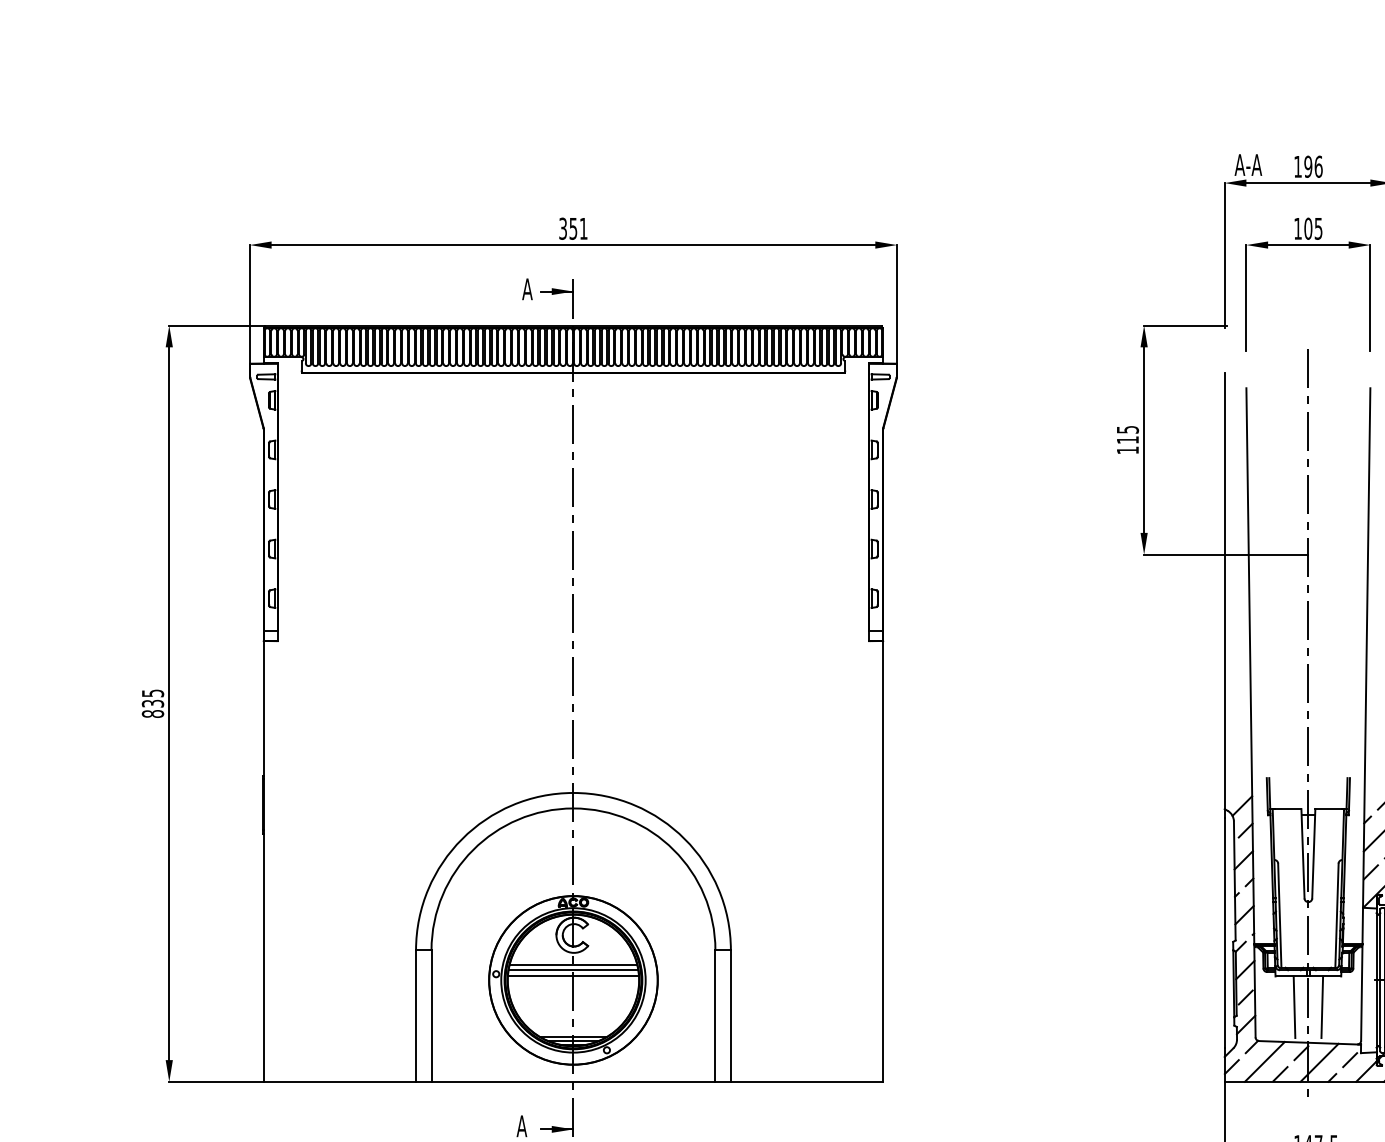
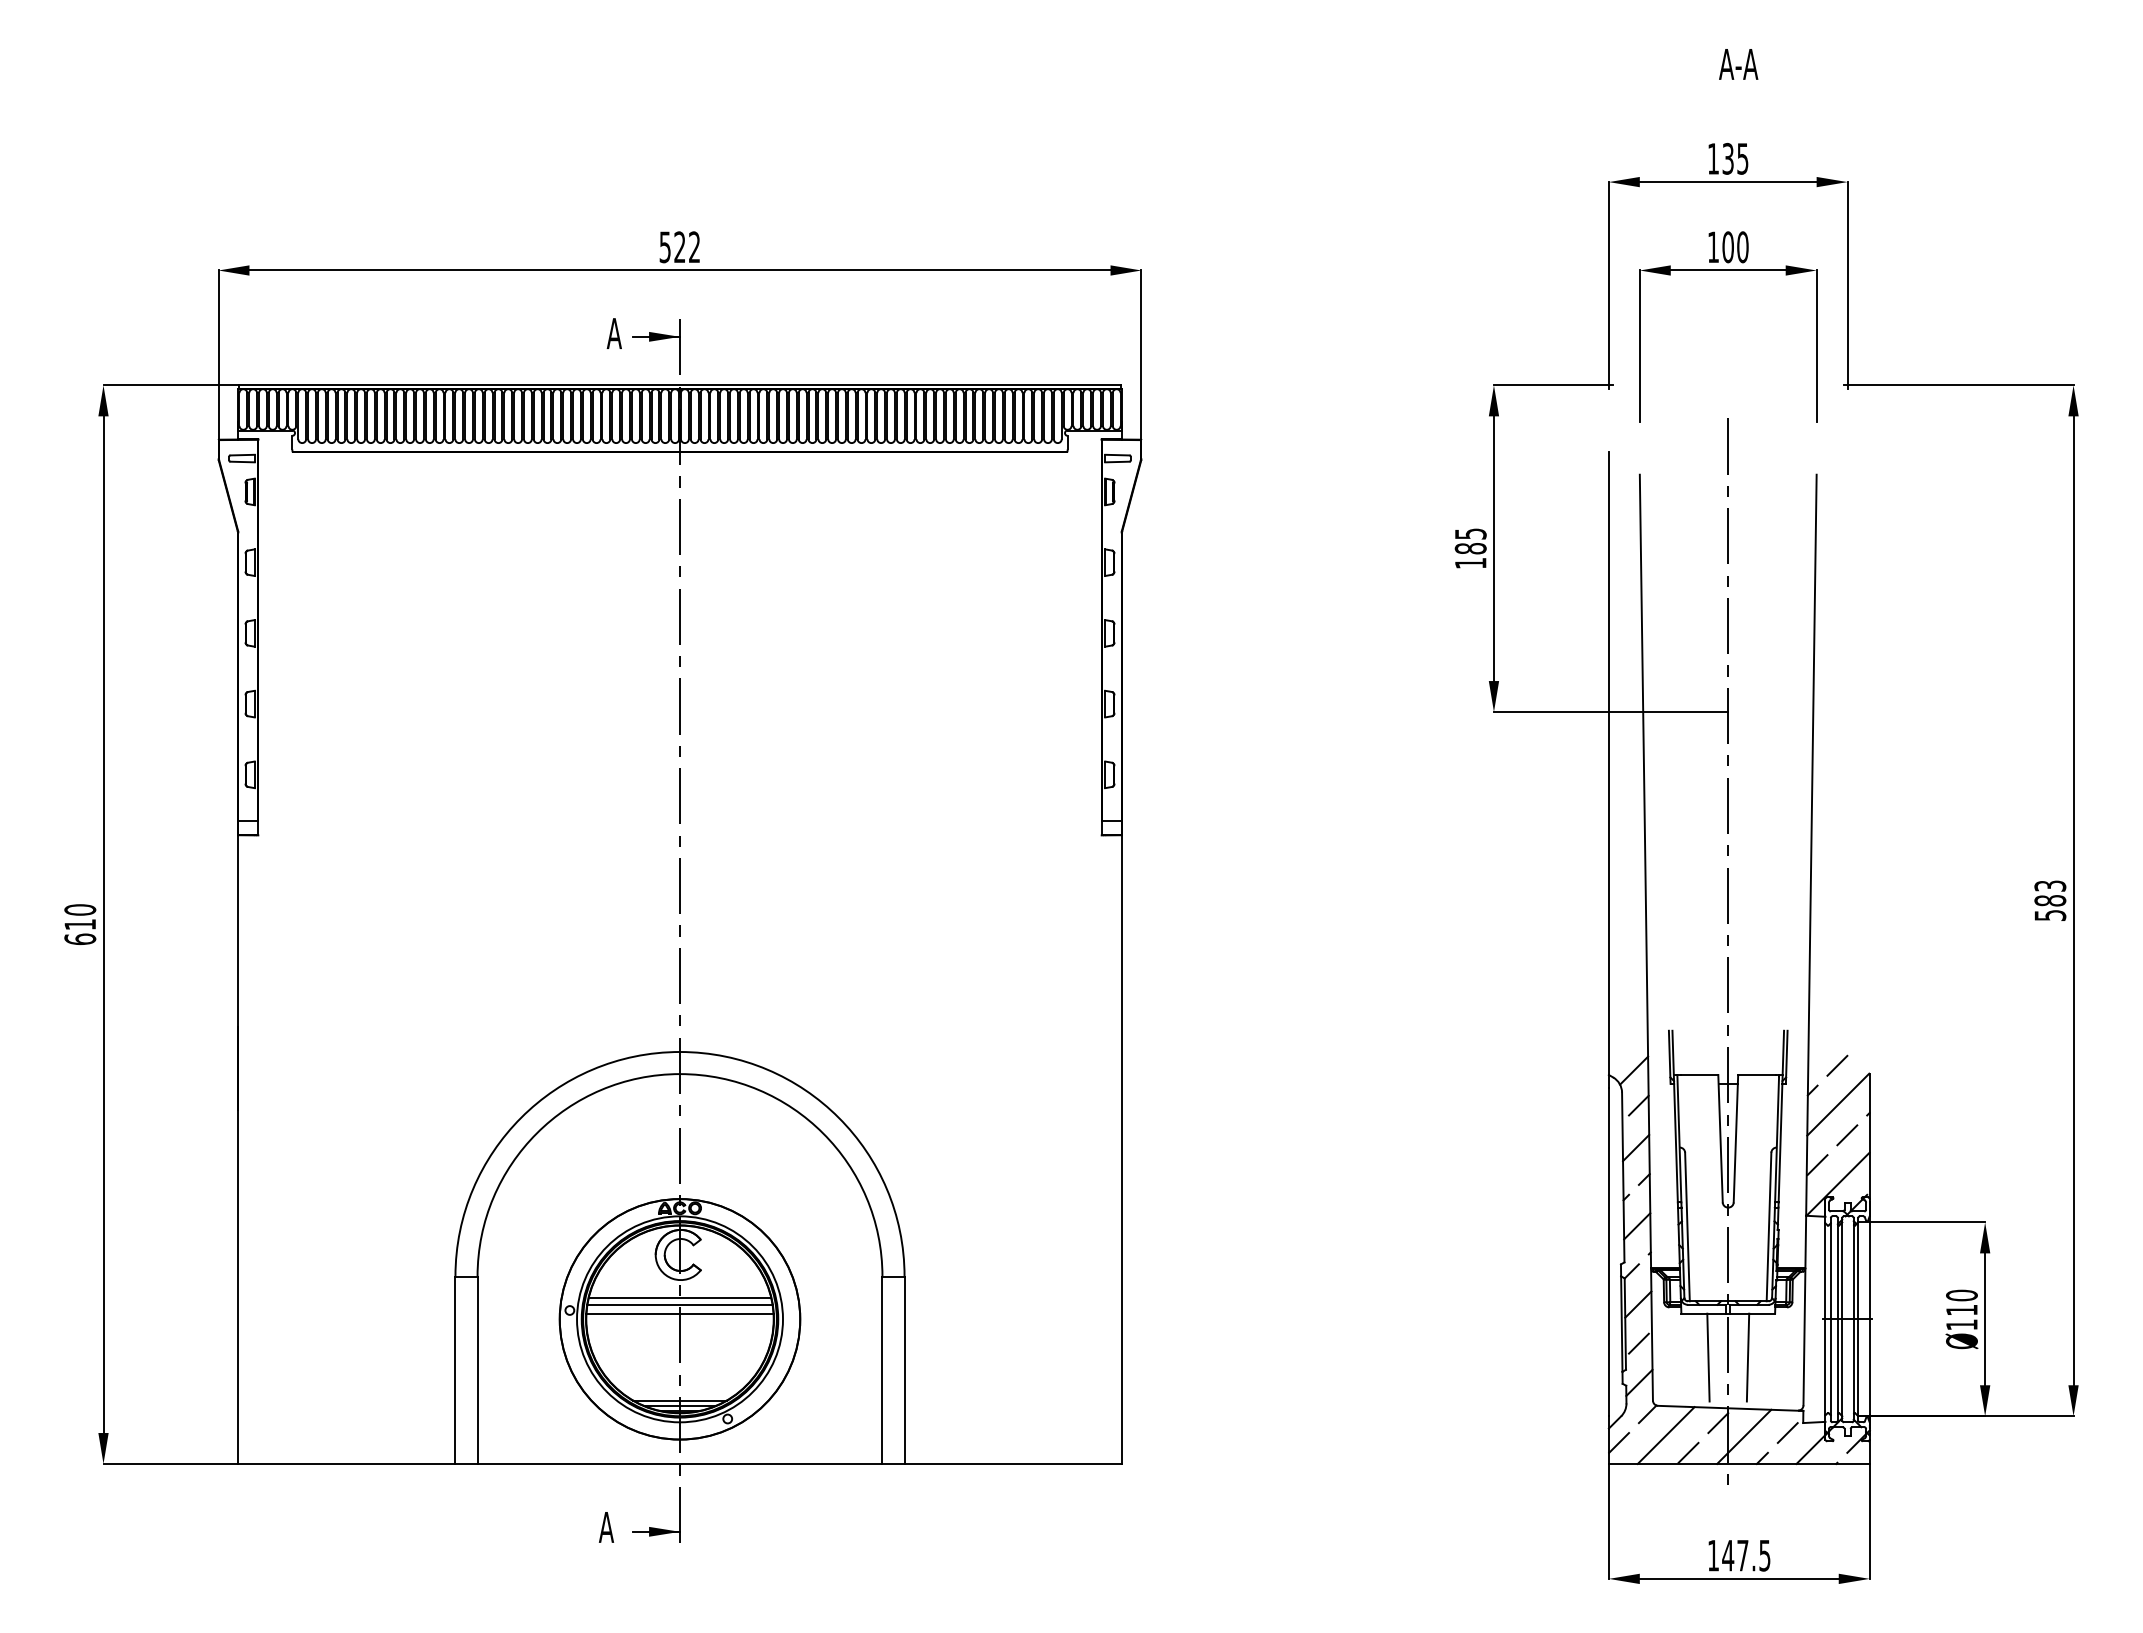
text: (1248, 165) -> (1738, 64), moved
text: (1313, 166) -> (1735, 158), 196 -> 135
text: (573, 228) -> (679, 247), 351 -> 522
text: (1318, 228) -> (1742, 247), 105 -> 100
text: (1127, 439) -> (1470, 548), 115 -> 185
text: (153, 703) -> (80, 924), 835 -> 610

